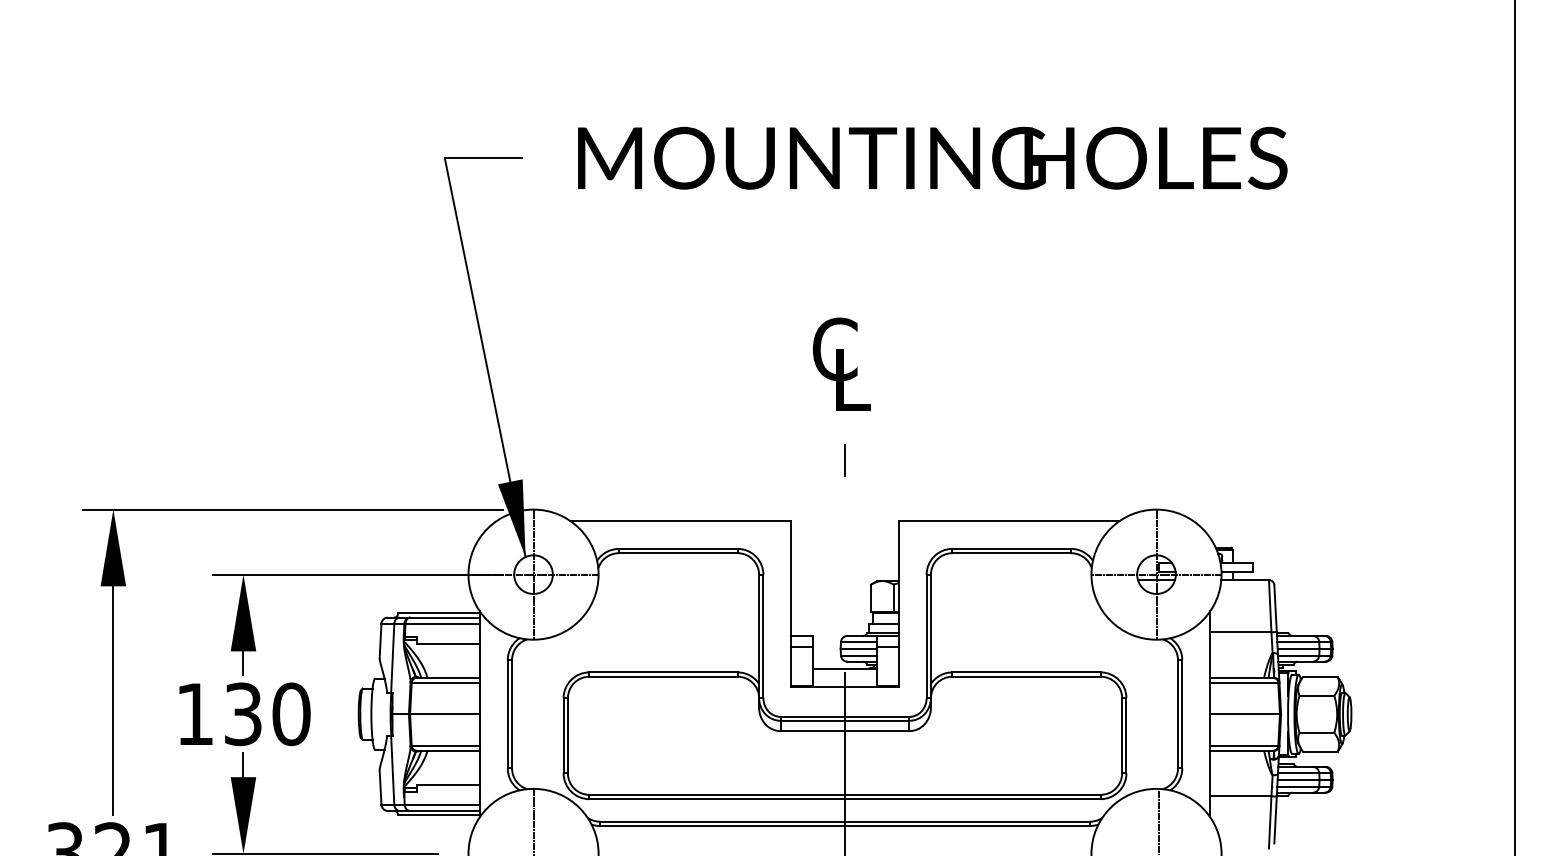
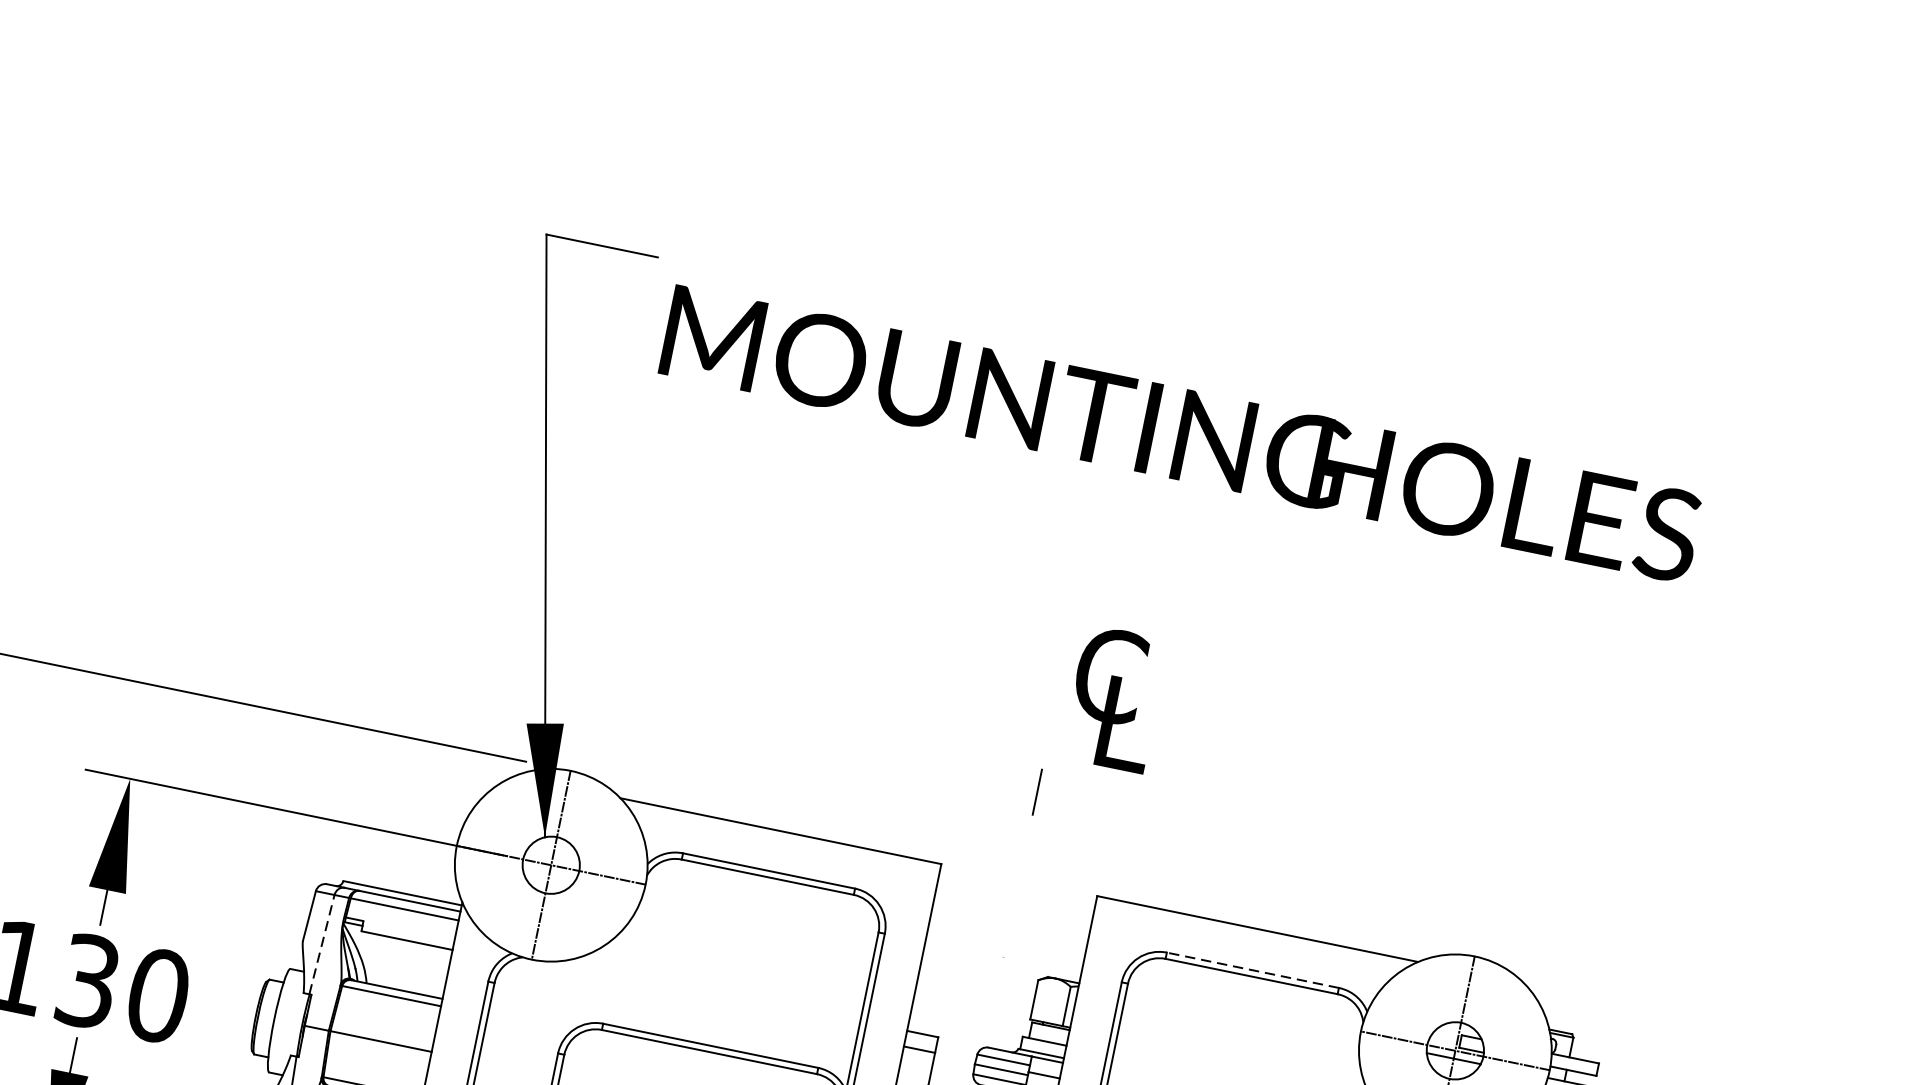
text: (932, 157) -> (1181, 433), moved
text: (841, 363) -> (1114, 697), moved
line: (1011, 548) -> (1252, 969), solid -> dashed
line: (392, 658) -> (321, 944), solid -> dashed

